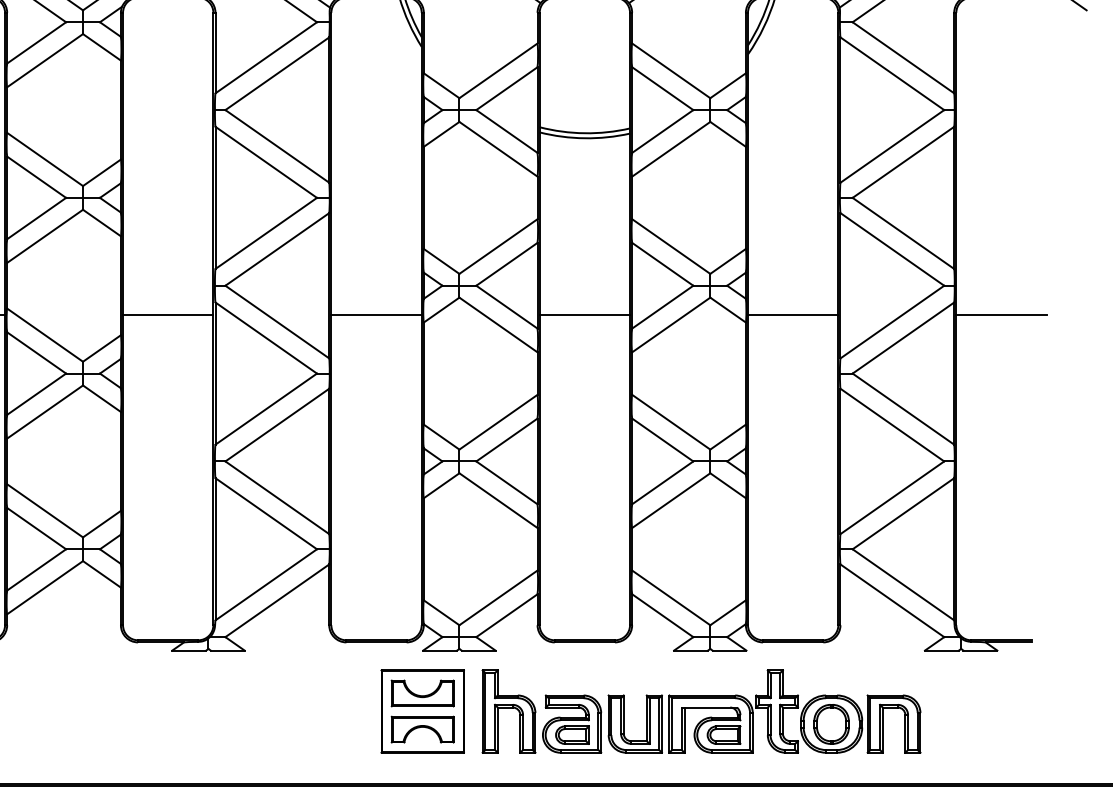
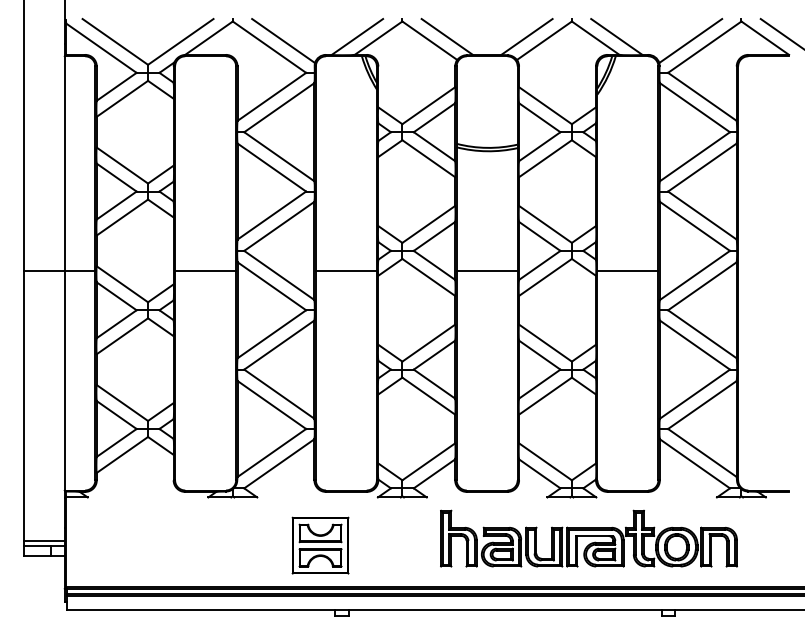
line: (1001, 316) -> (768, 271), removed
part: (422, 711) -> (320, 545), moved
part: (700, 711) -> (588, 538), moved

